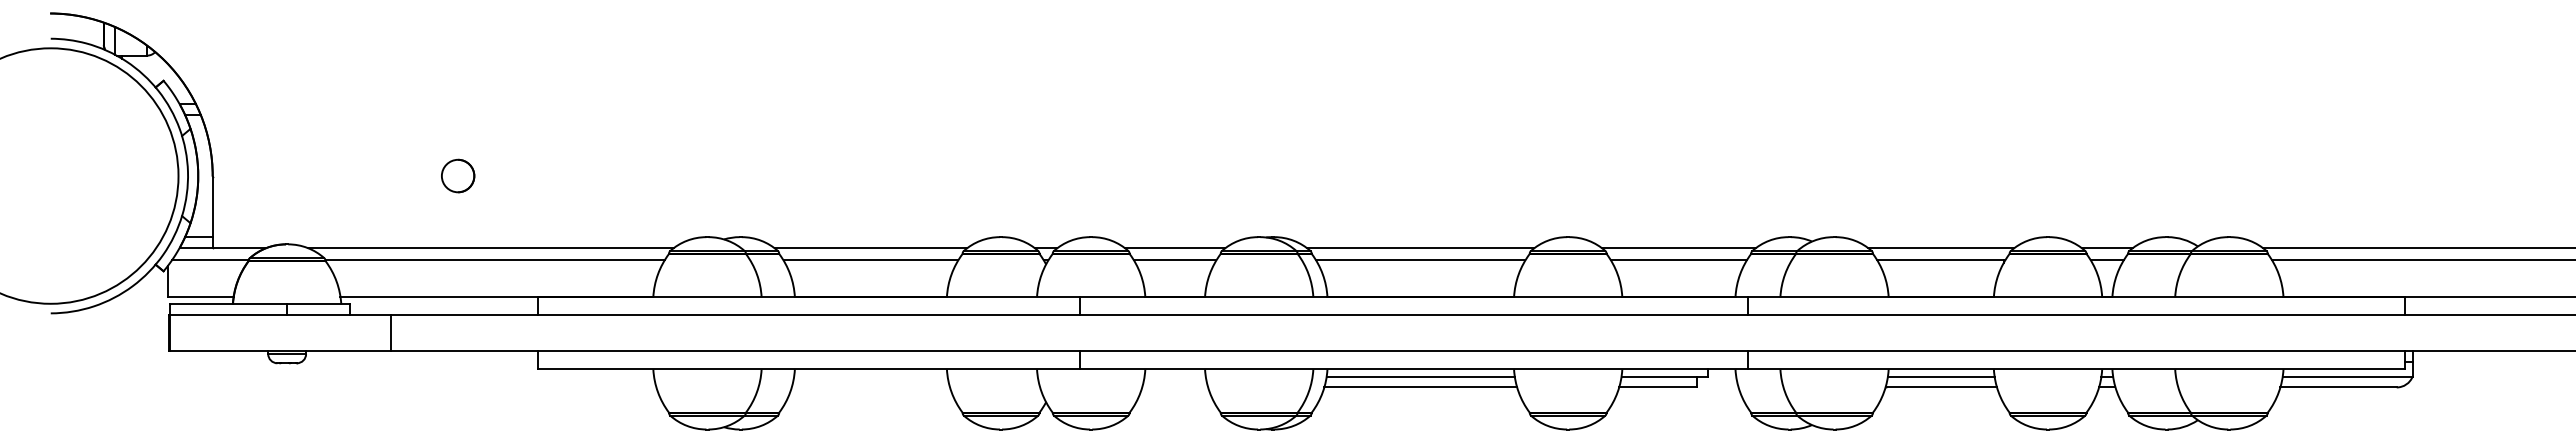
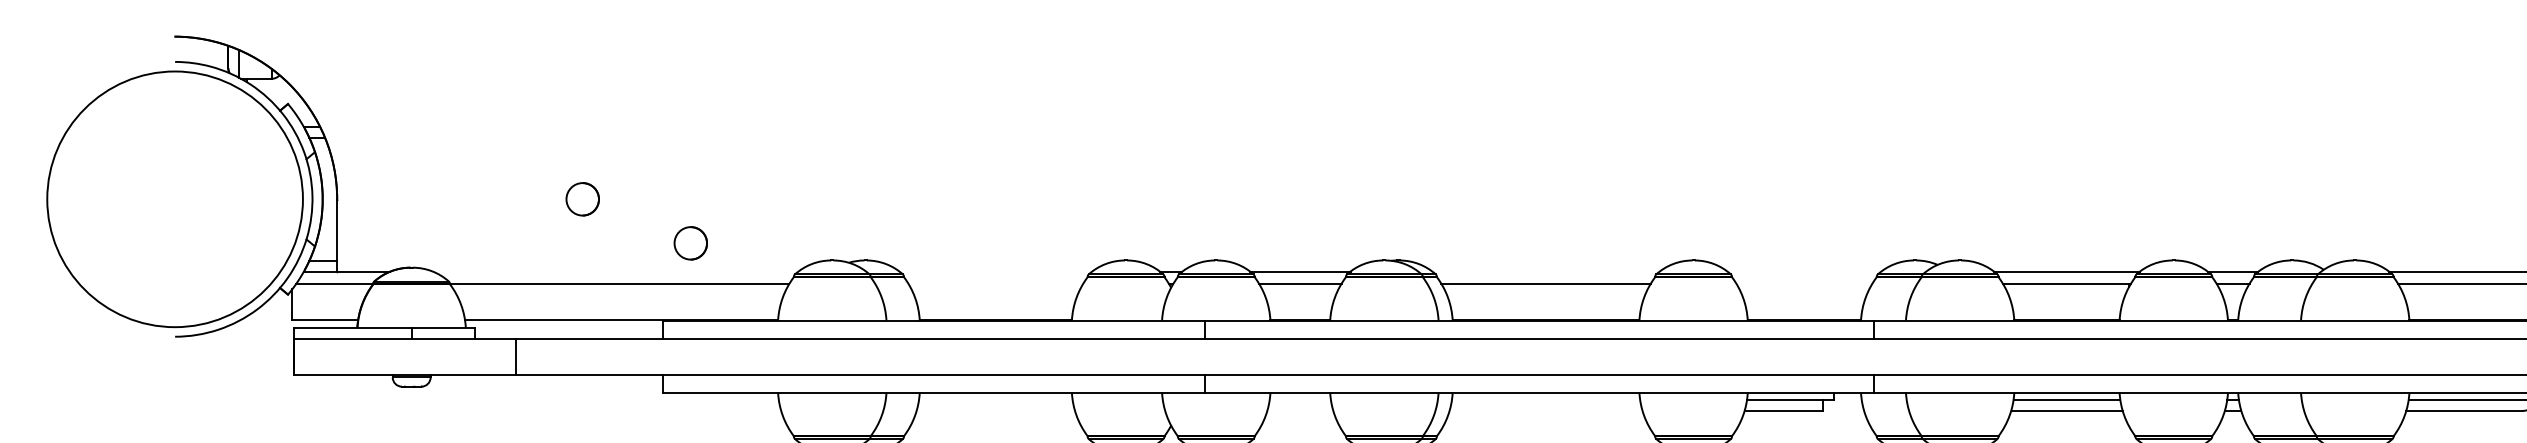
part: (566, 219) -> (691, 242), added
line: (490, 248) -> (615, 271), removed
line: (870, 248) -> (995, 271), removed
line: (1420, 248) -> (1545, 271), removed
line: (1678, 248) -> (1803, 271), removed
line: (870, 260) -> (995, 283), removed
line: (1678, 260) -> (1803, 283), removed
line: (1420, 376) -> (1545, 399), removed
line: (1420, 387) -> (1545, 410), removed

